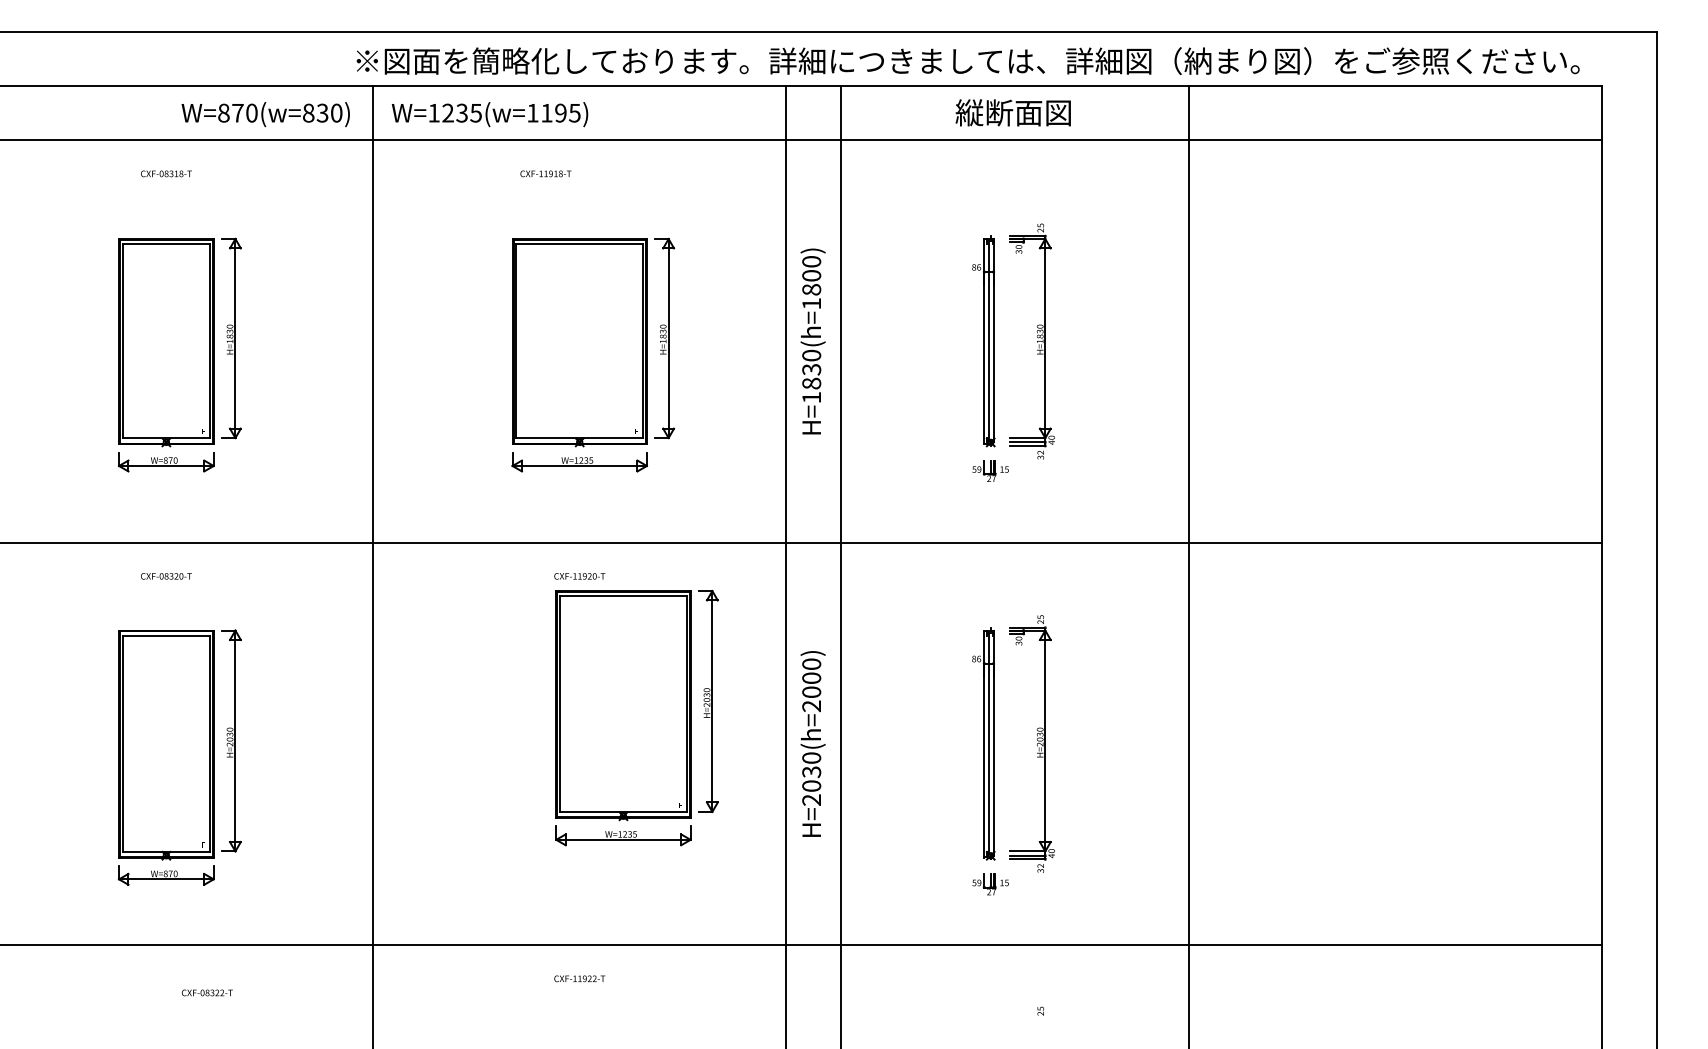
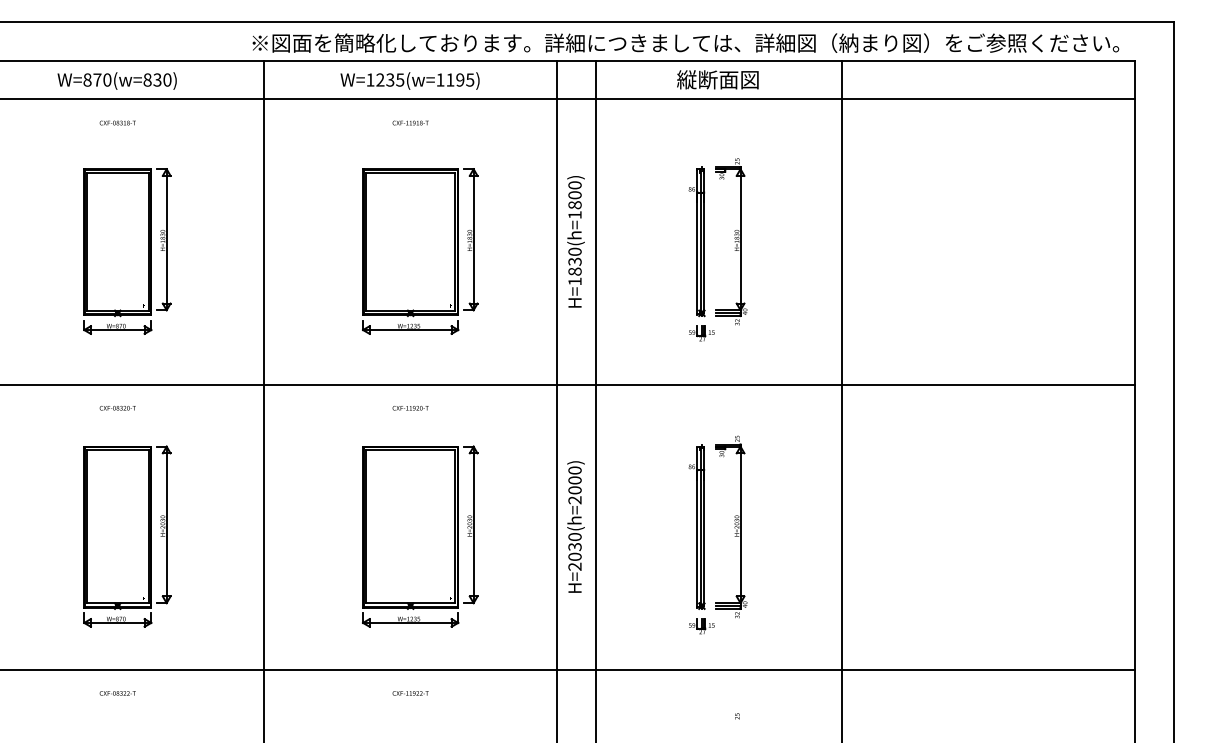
text: (264, 113) -> (116, 80), moved
text: (489, 113) -> (409, 80), moved
text: (545, 173) -> (410, 122), moved
part: (637, 717) -> (420, 536), moved
text: (206, 993) -> (117, 693), moved

